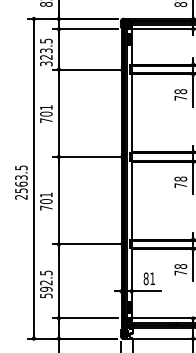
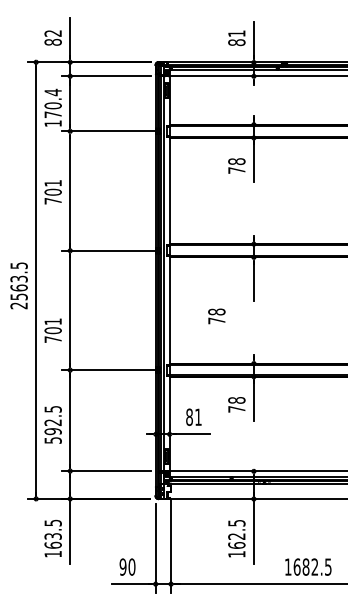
text: (45, 52) -> (52, 107), 323.5 -> 170.4
text: (180, 182) -> (216, 316), moved
text: (45, 201) -> (52, 330), moved

